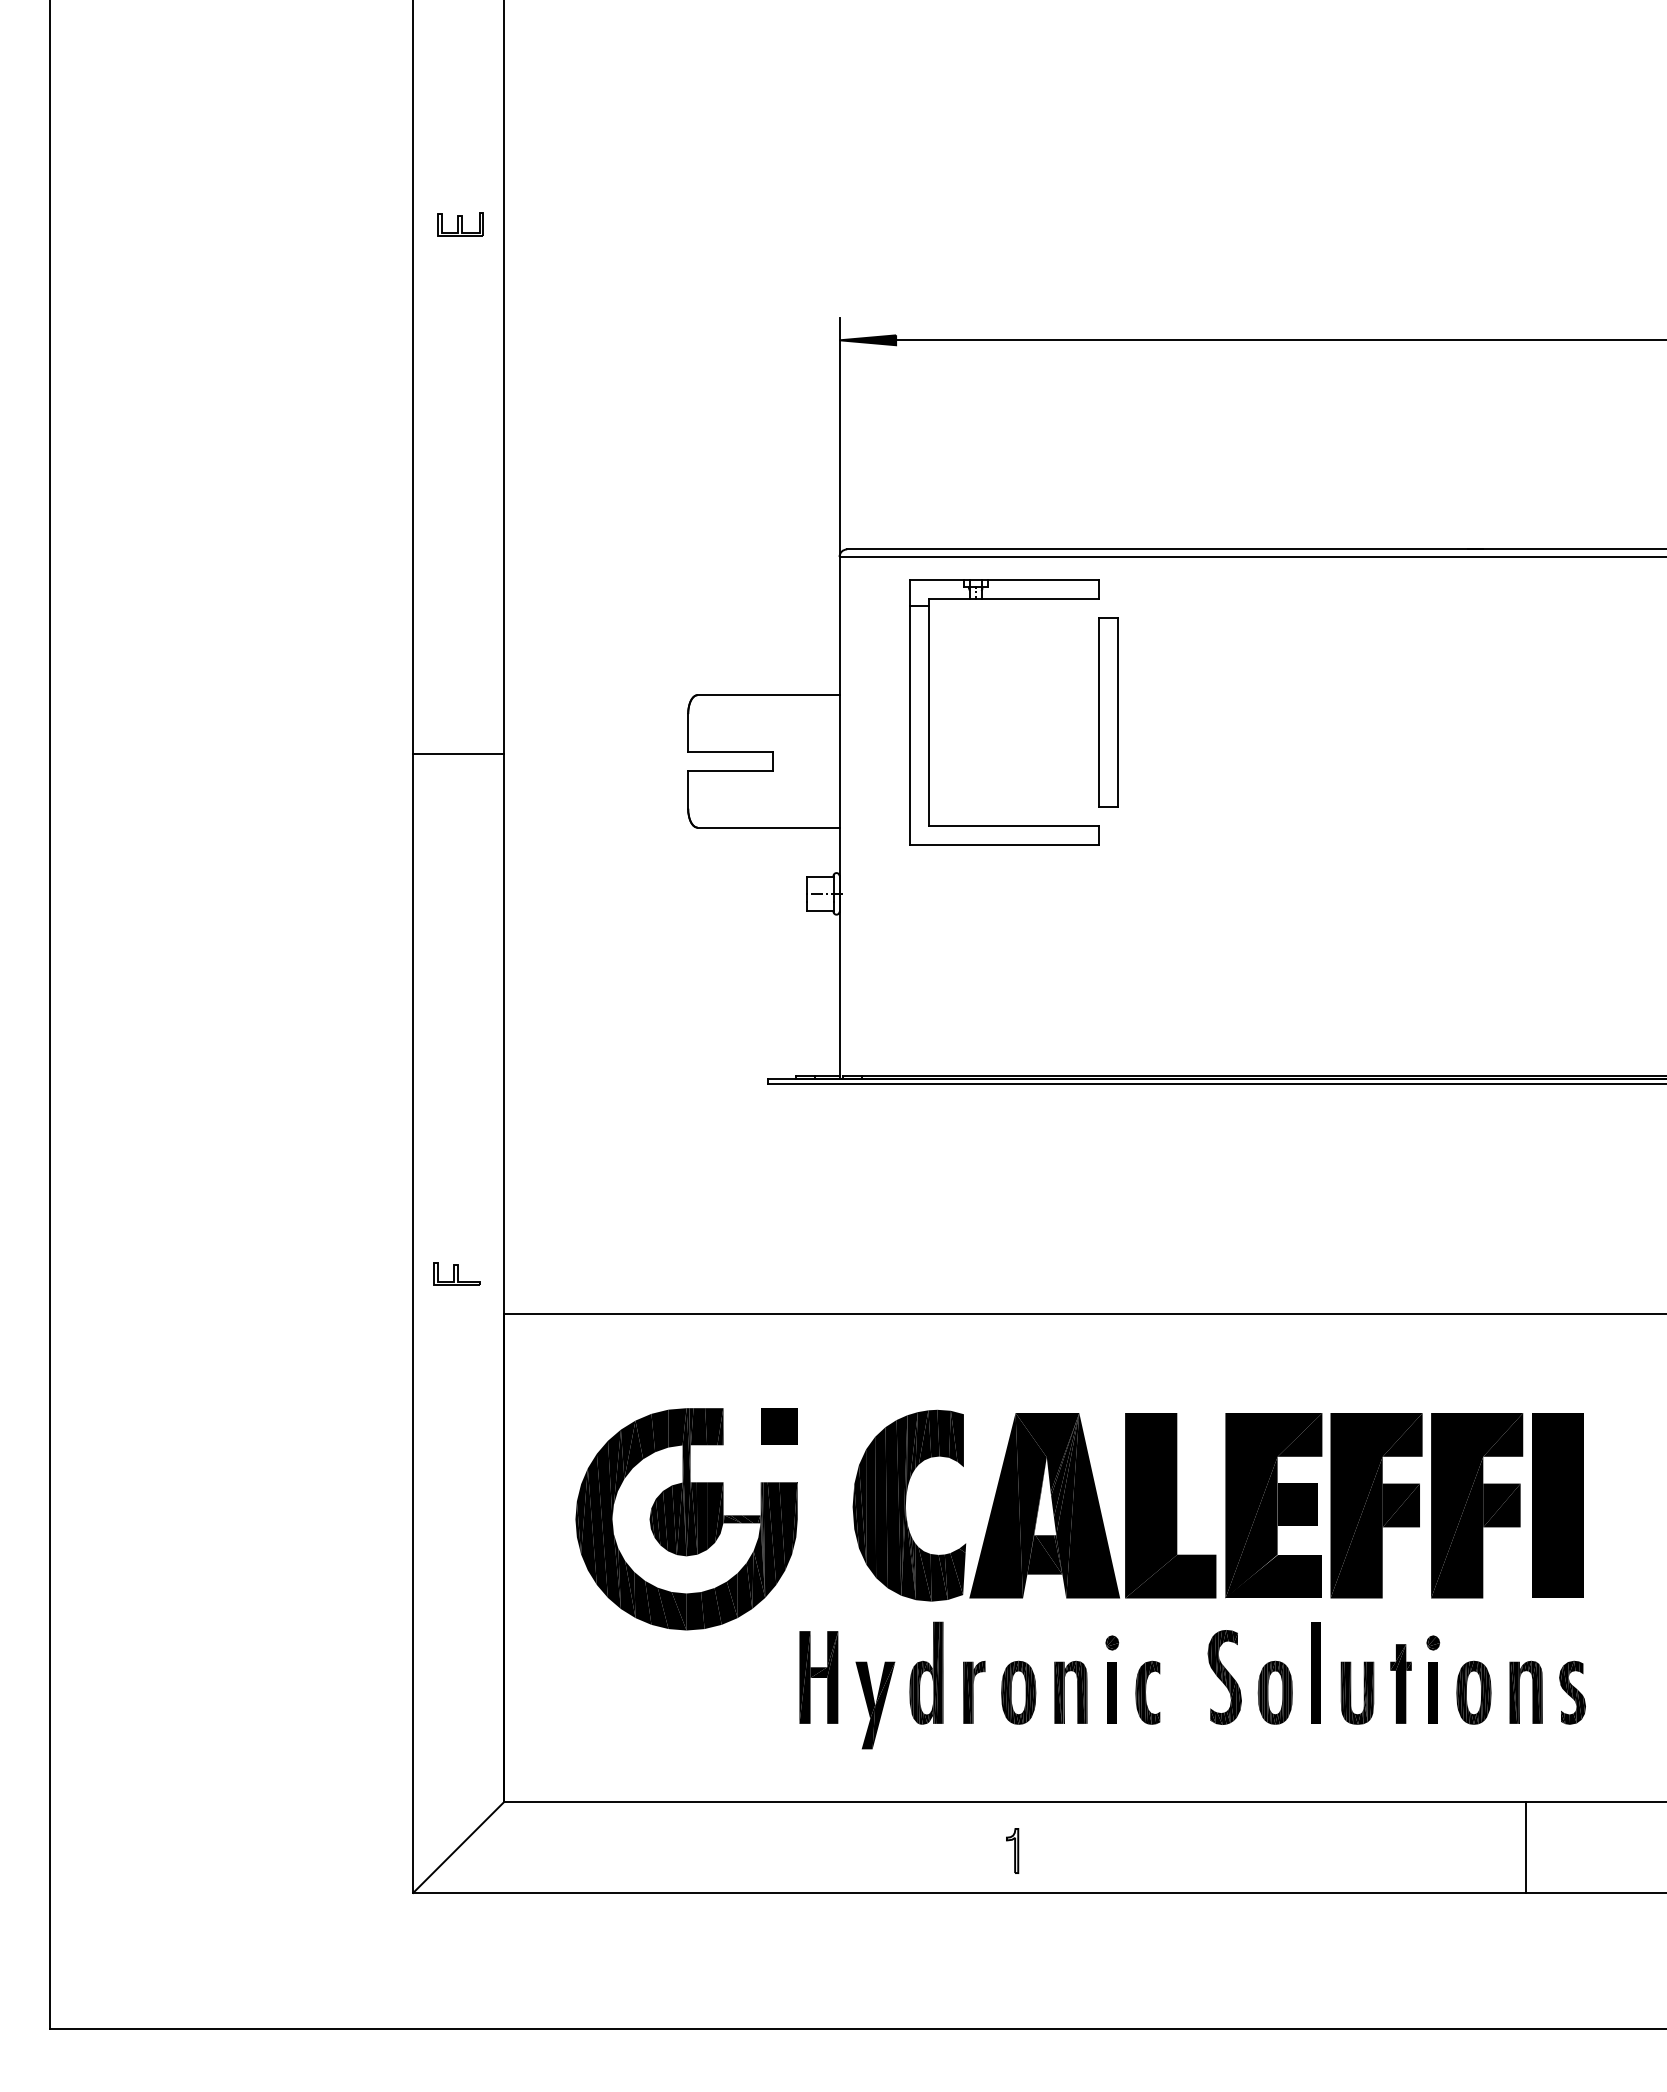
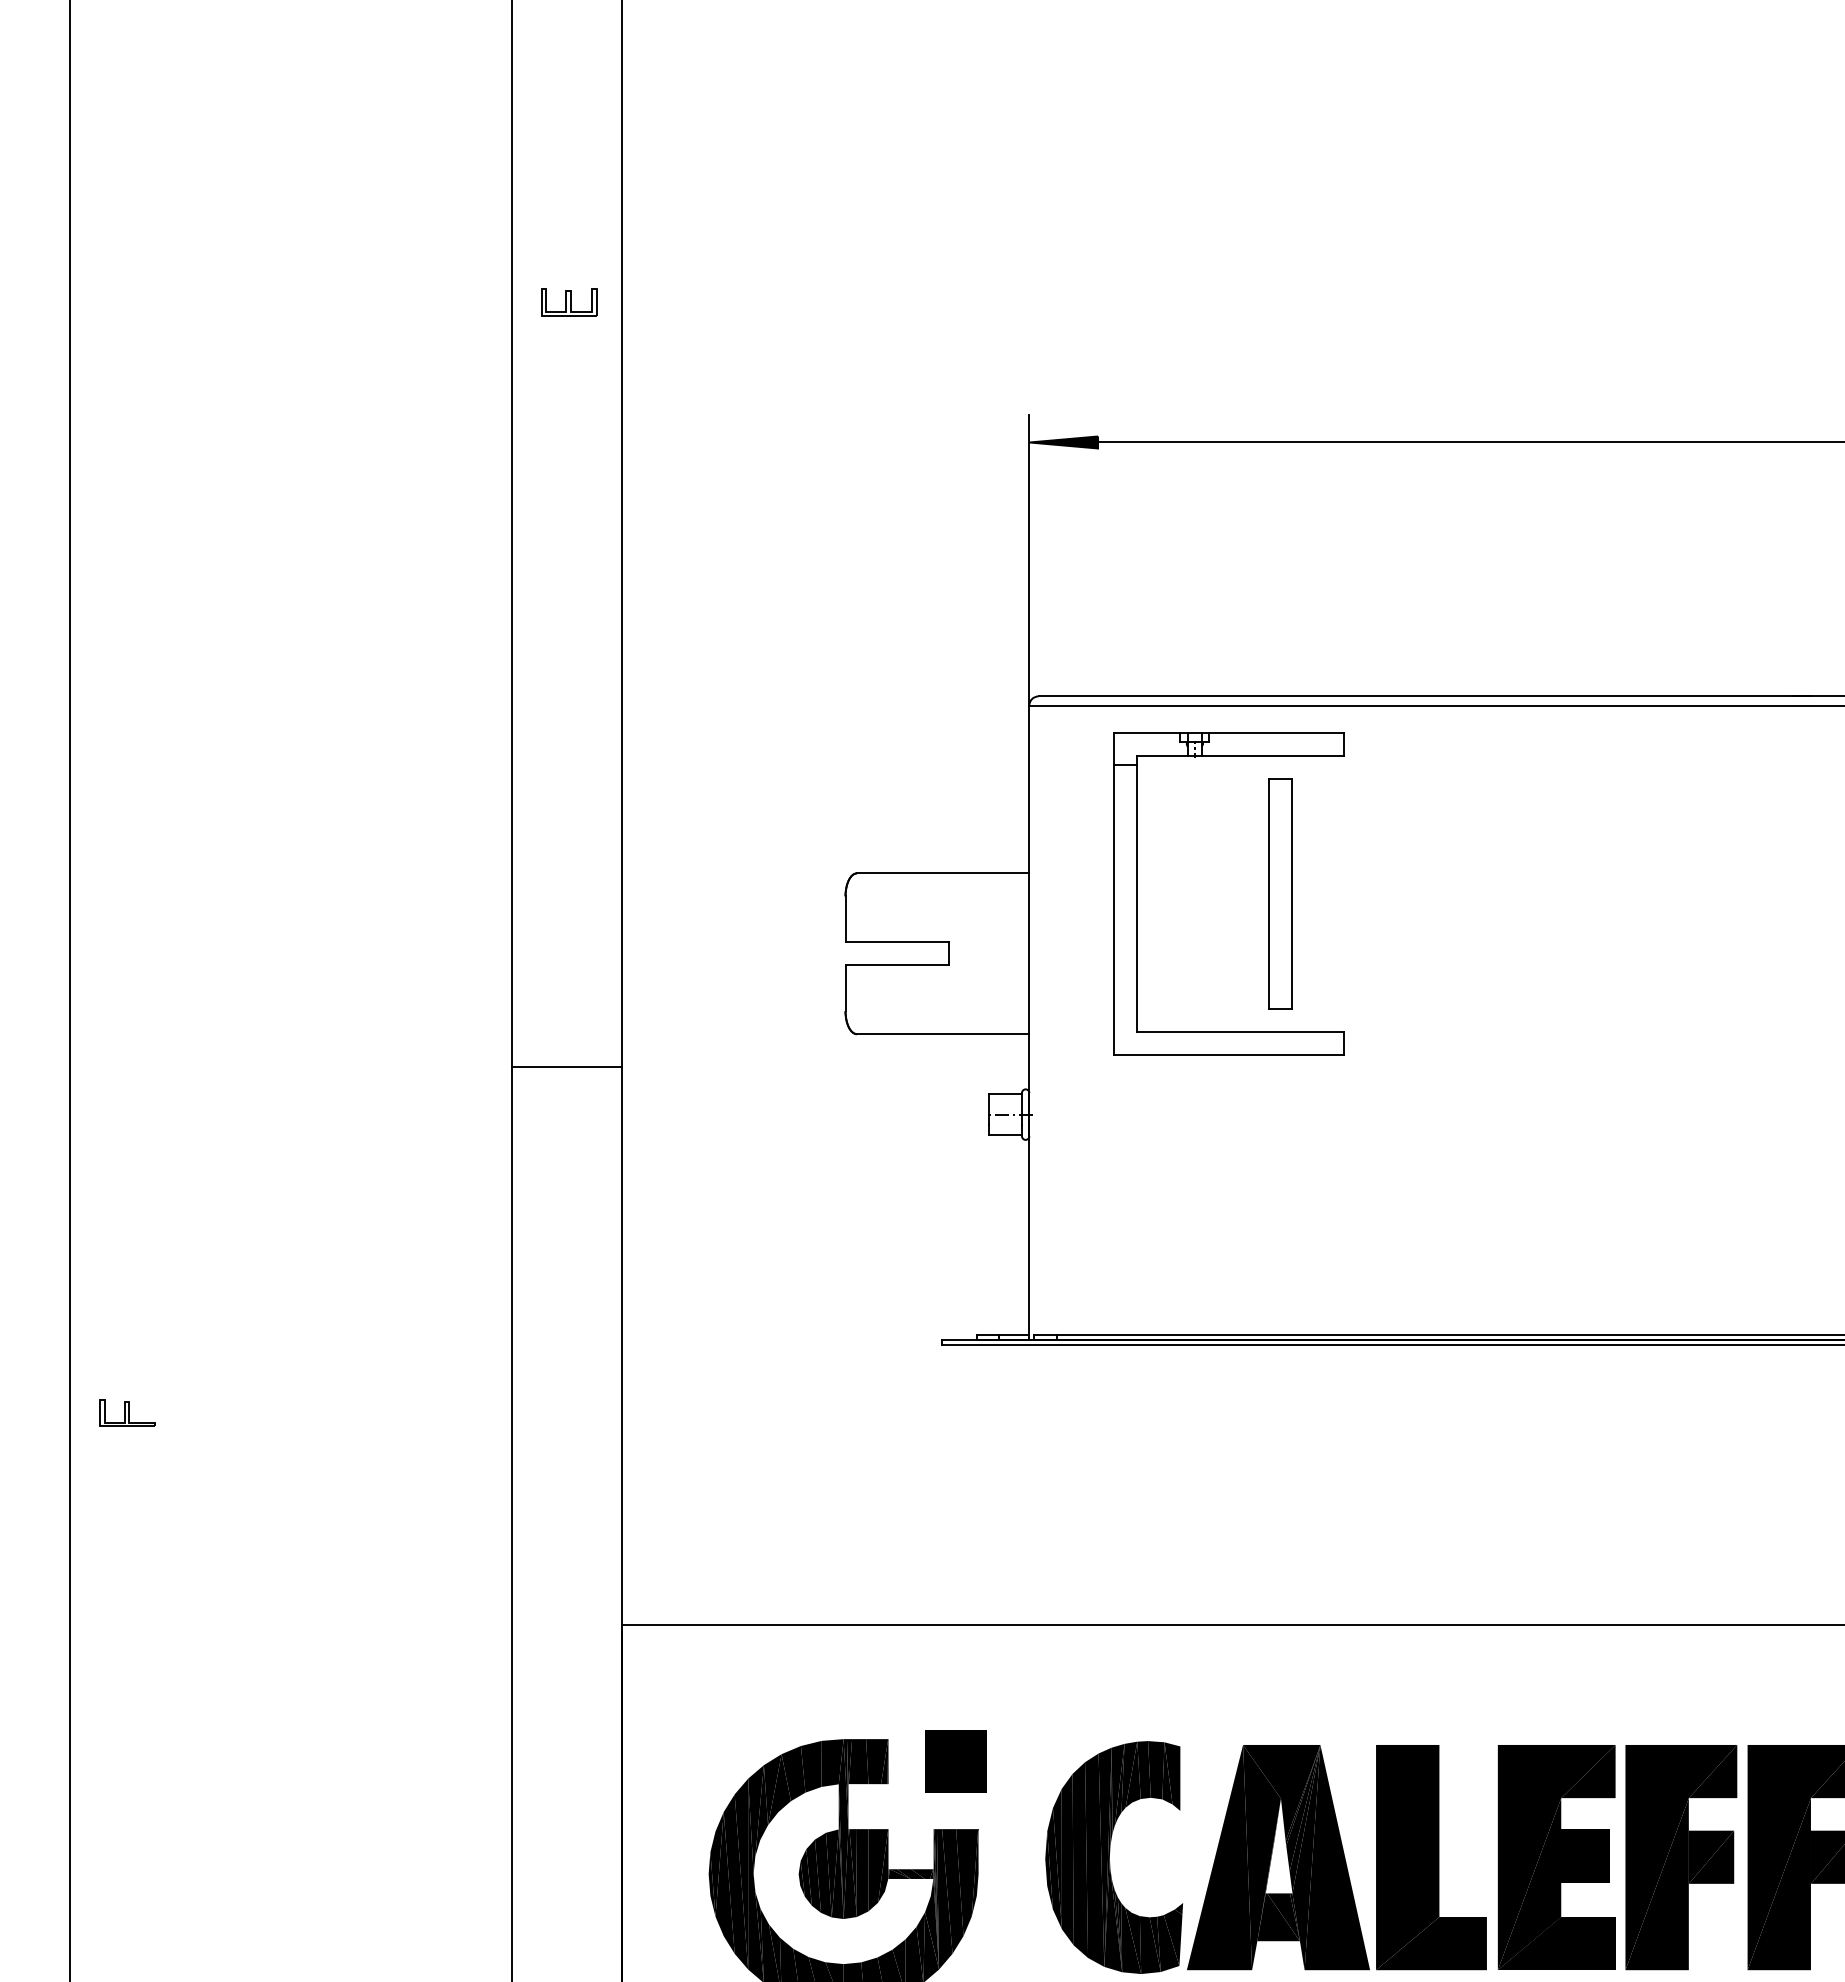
part: (1108, 712) -> (1280, 894), moved
line: (458, 753) -> (566, 1066), moved
part: (456, 1273) -> (127, 1412), moved
part: (779, 1426) -> (956, 1761), size x1.4

